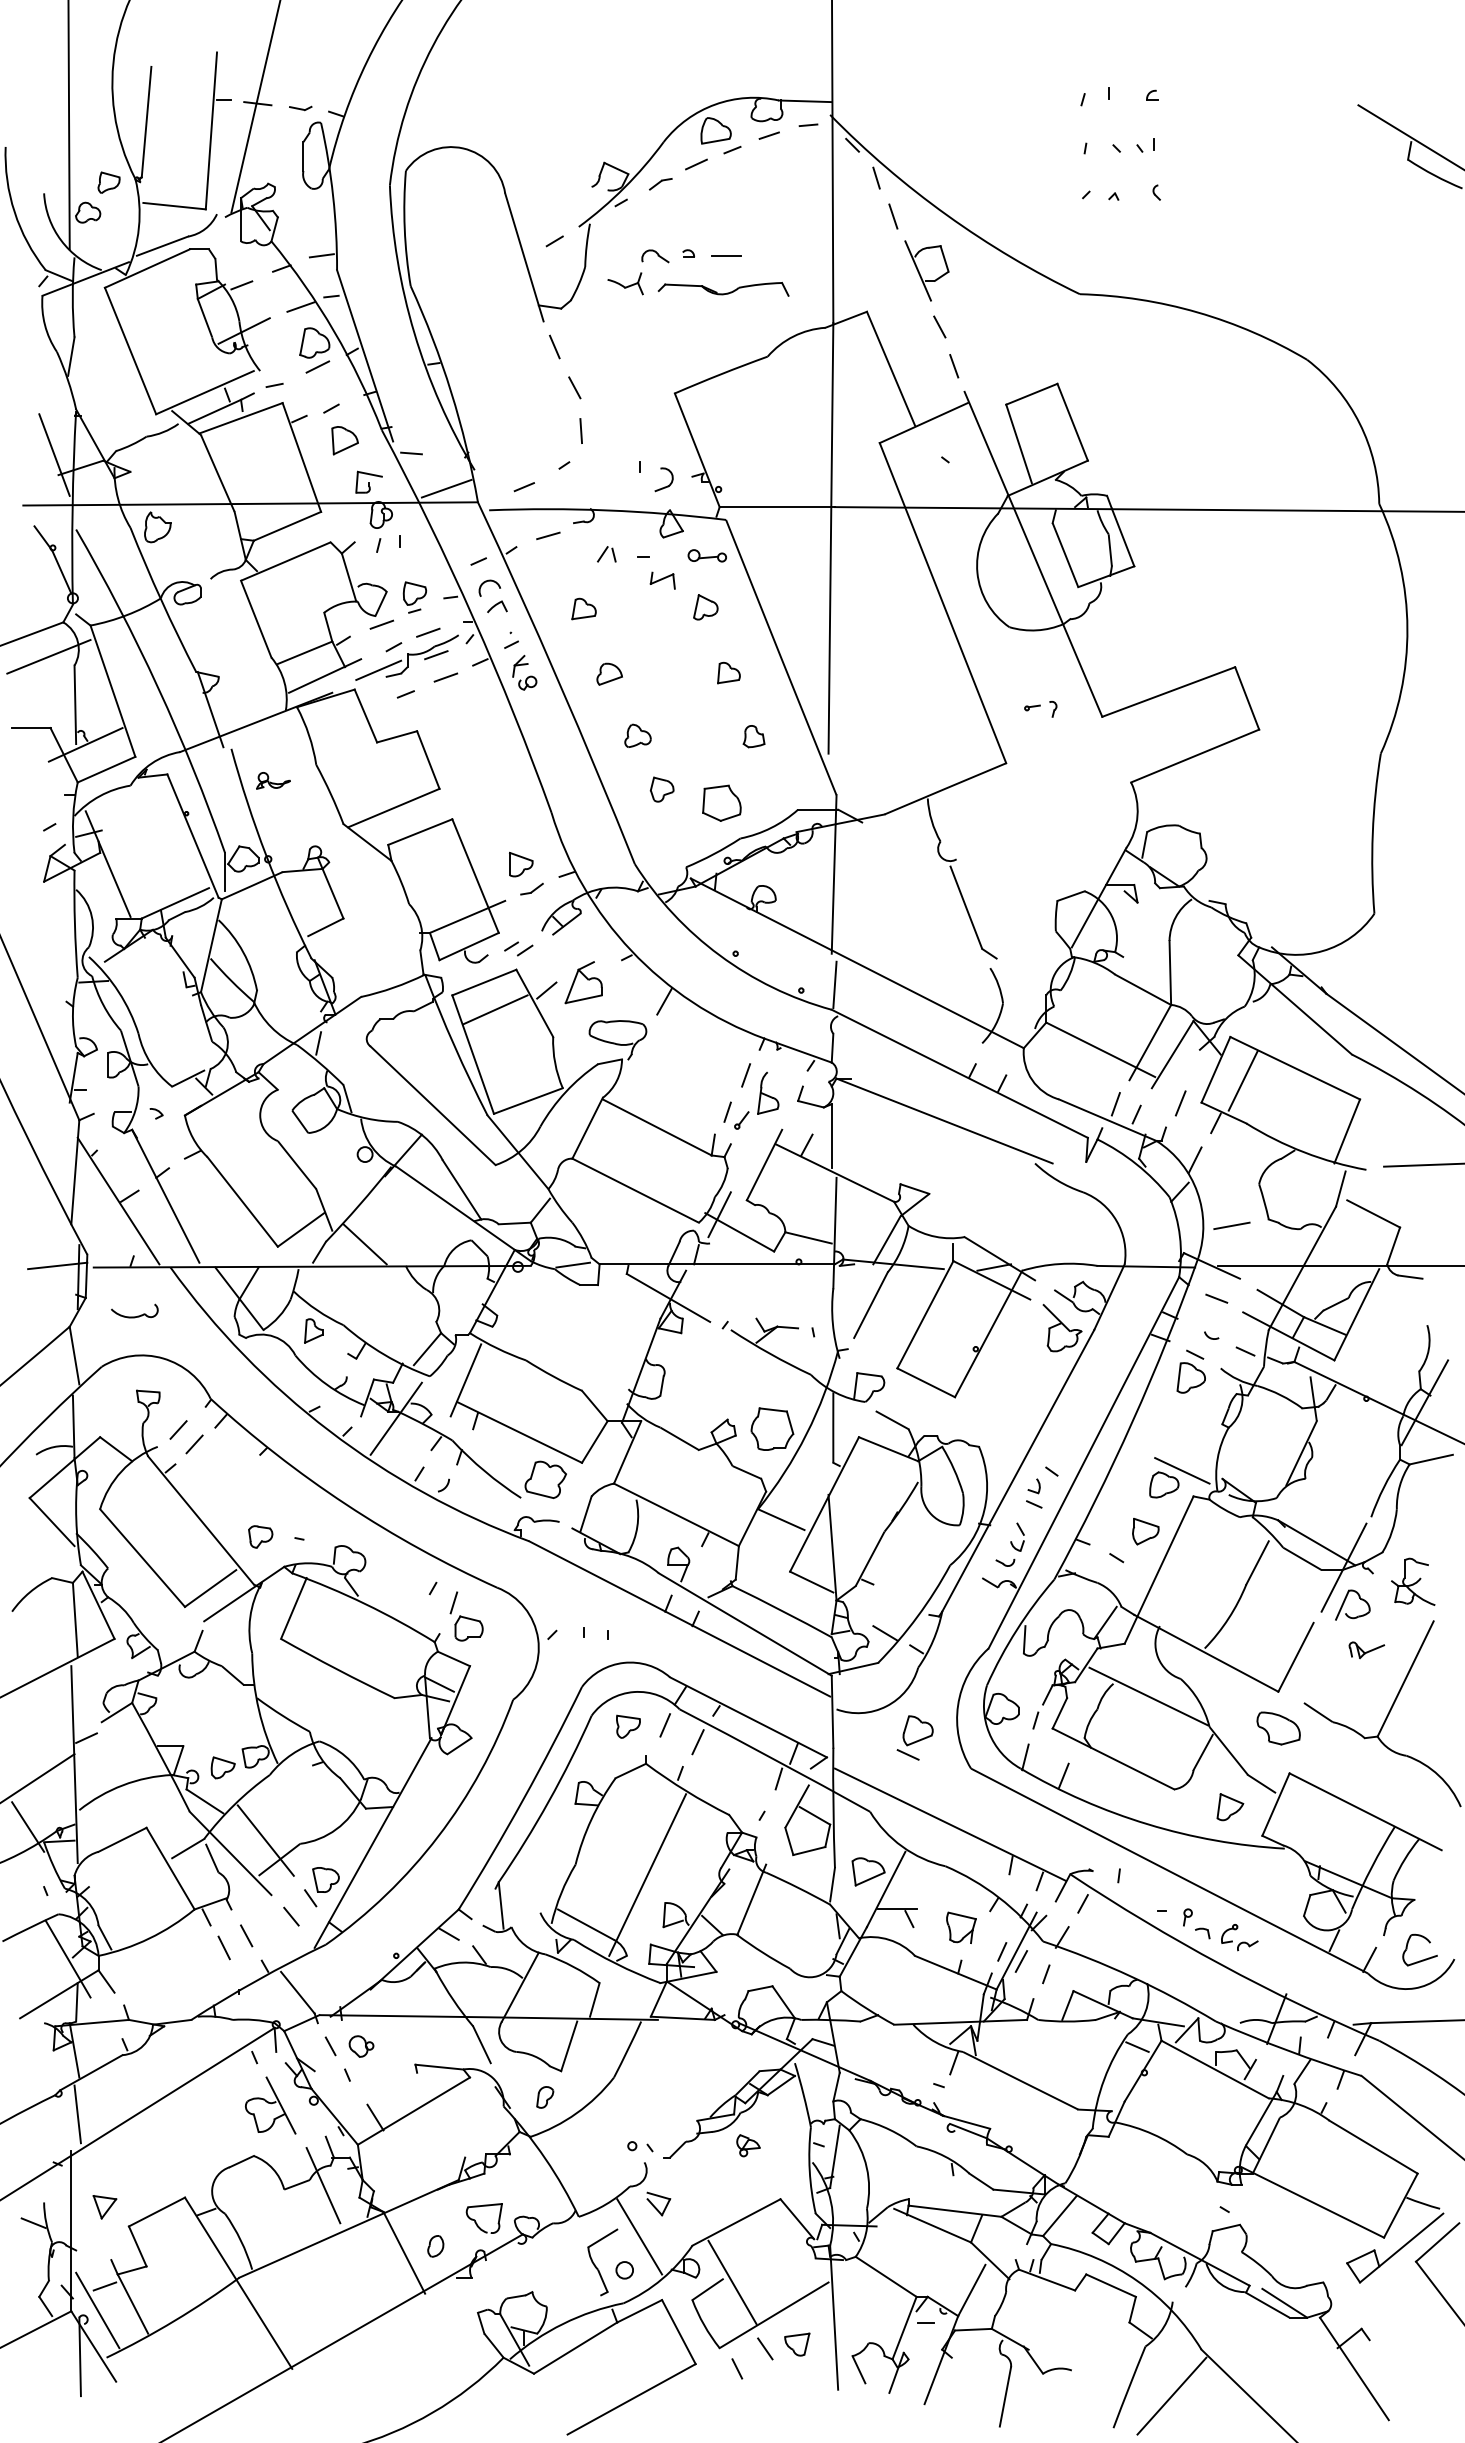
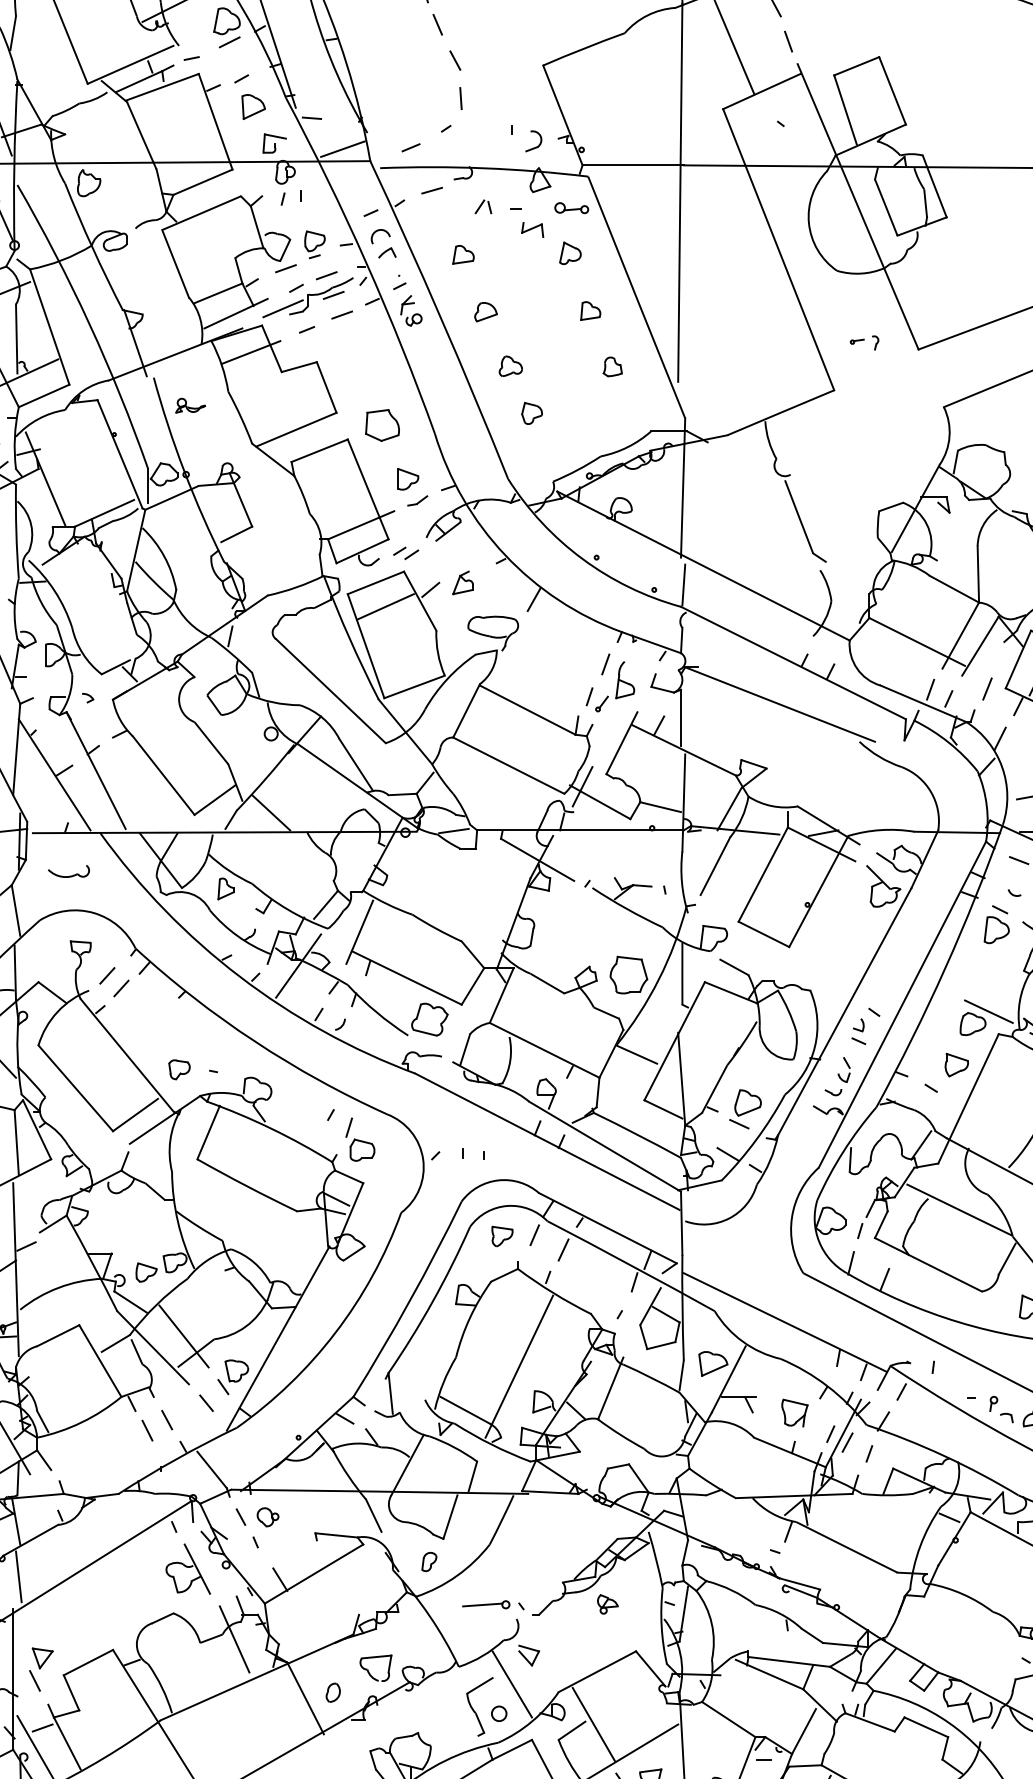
line: (342, 719) -> (251, 351), added
part: (721, 802) -> (382, 424), moved
part: (583, 982) -> (462, 582), size x0.62
part: (914, 1737) -> (744, 1108), moved
line: (605, 2146) -> (482, 1605), added
line: (95, 2232) -> (34, 1680), added

